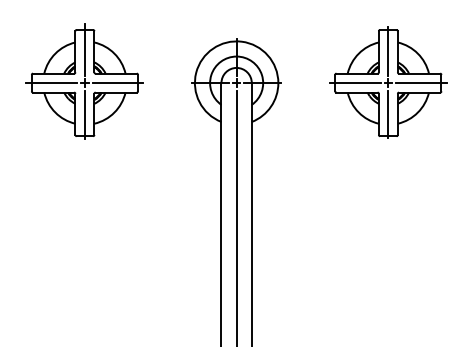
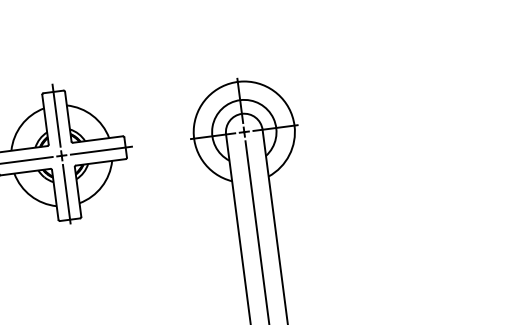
part: (388, 82) -> (426, 107), removed

